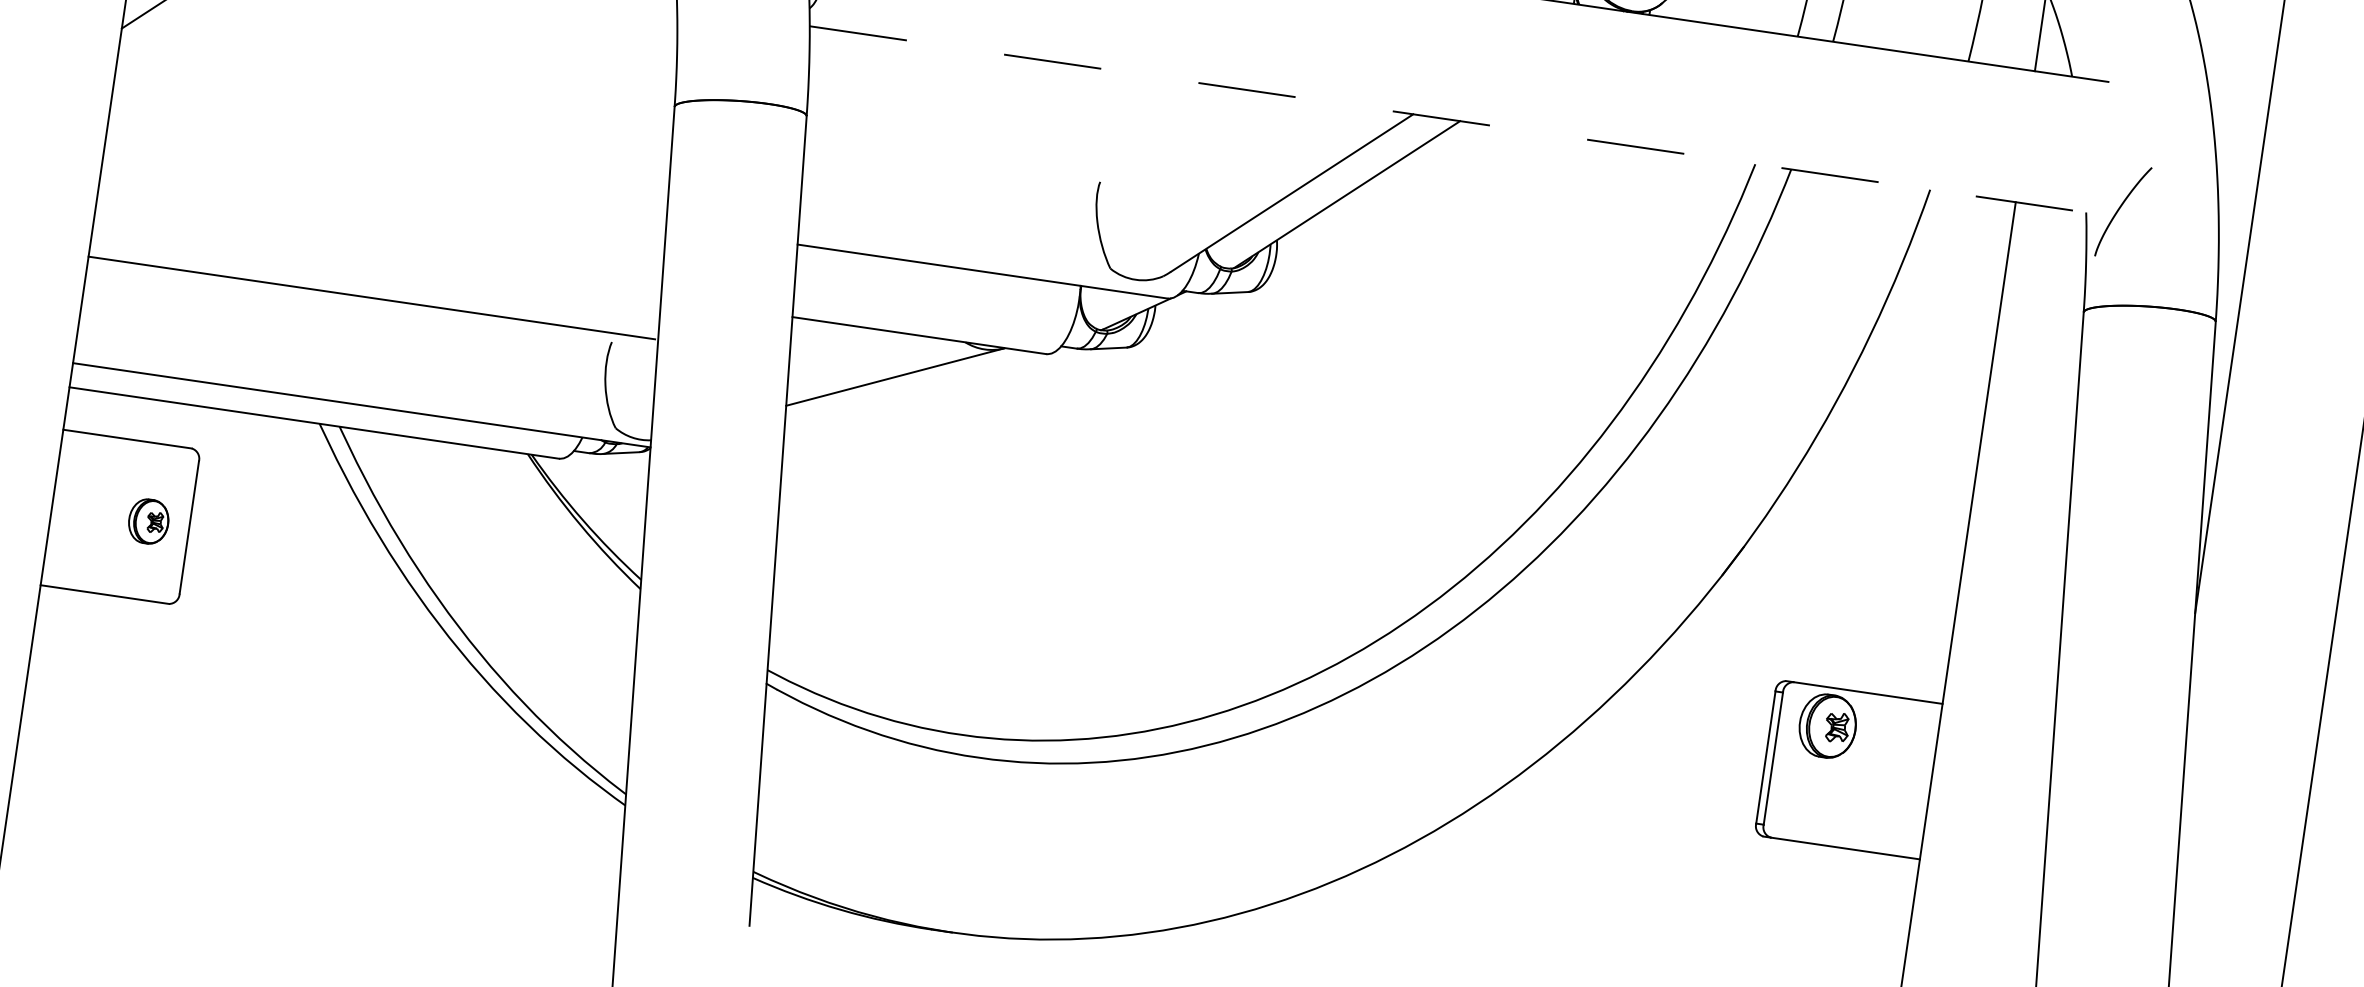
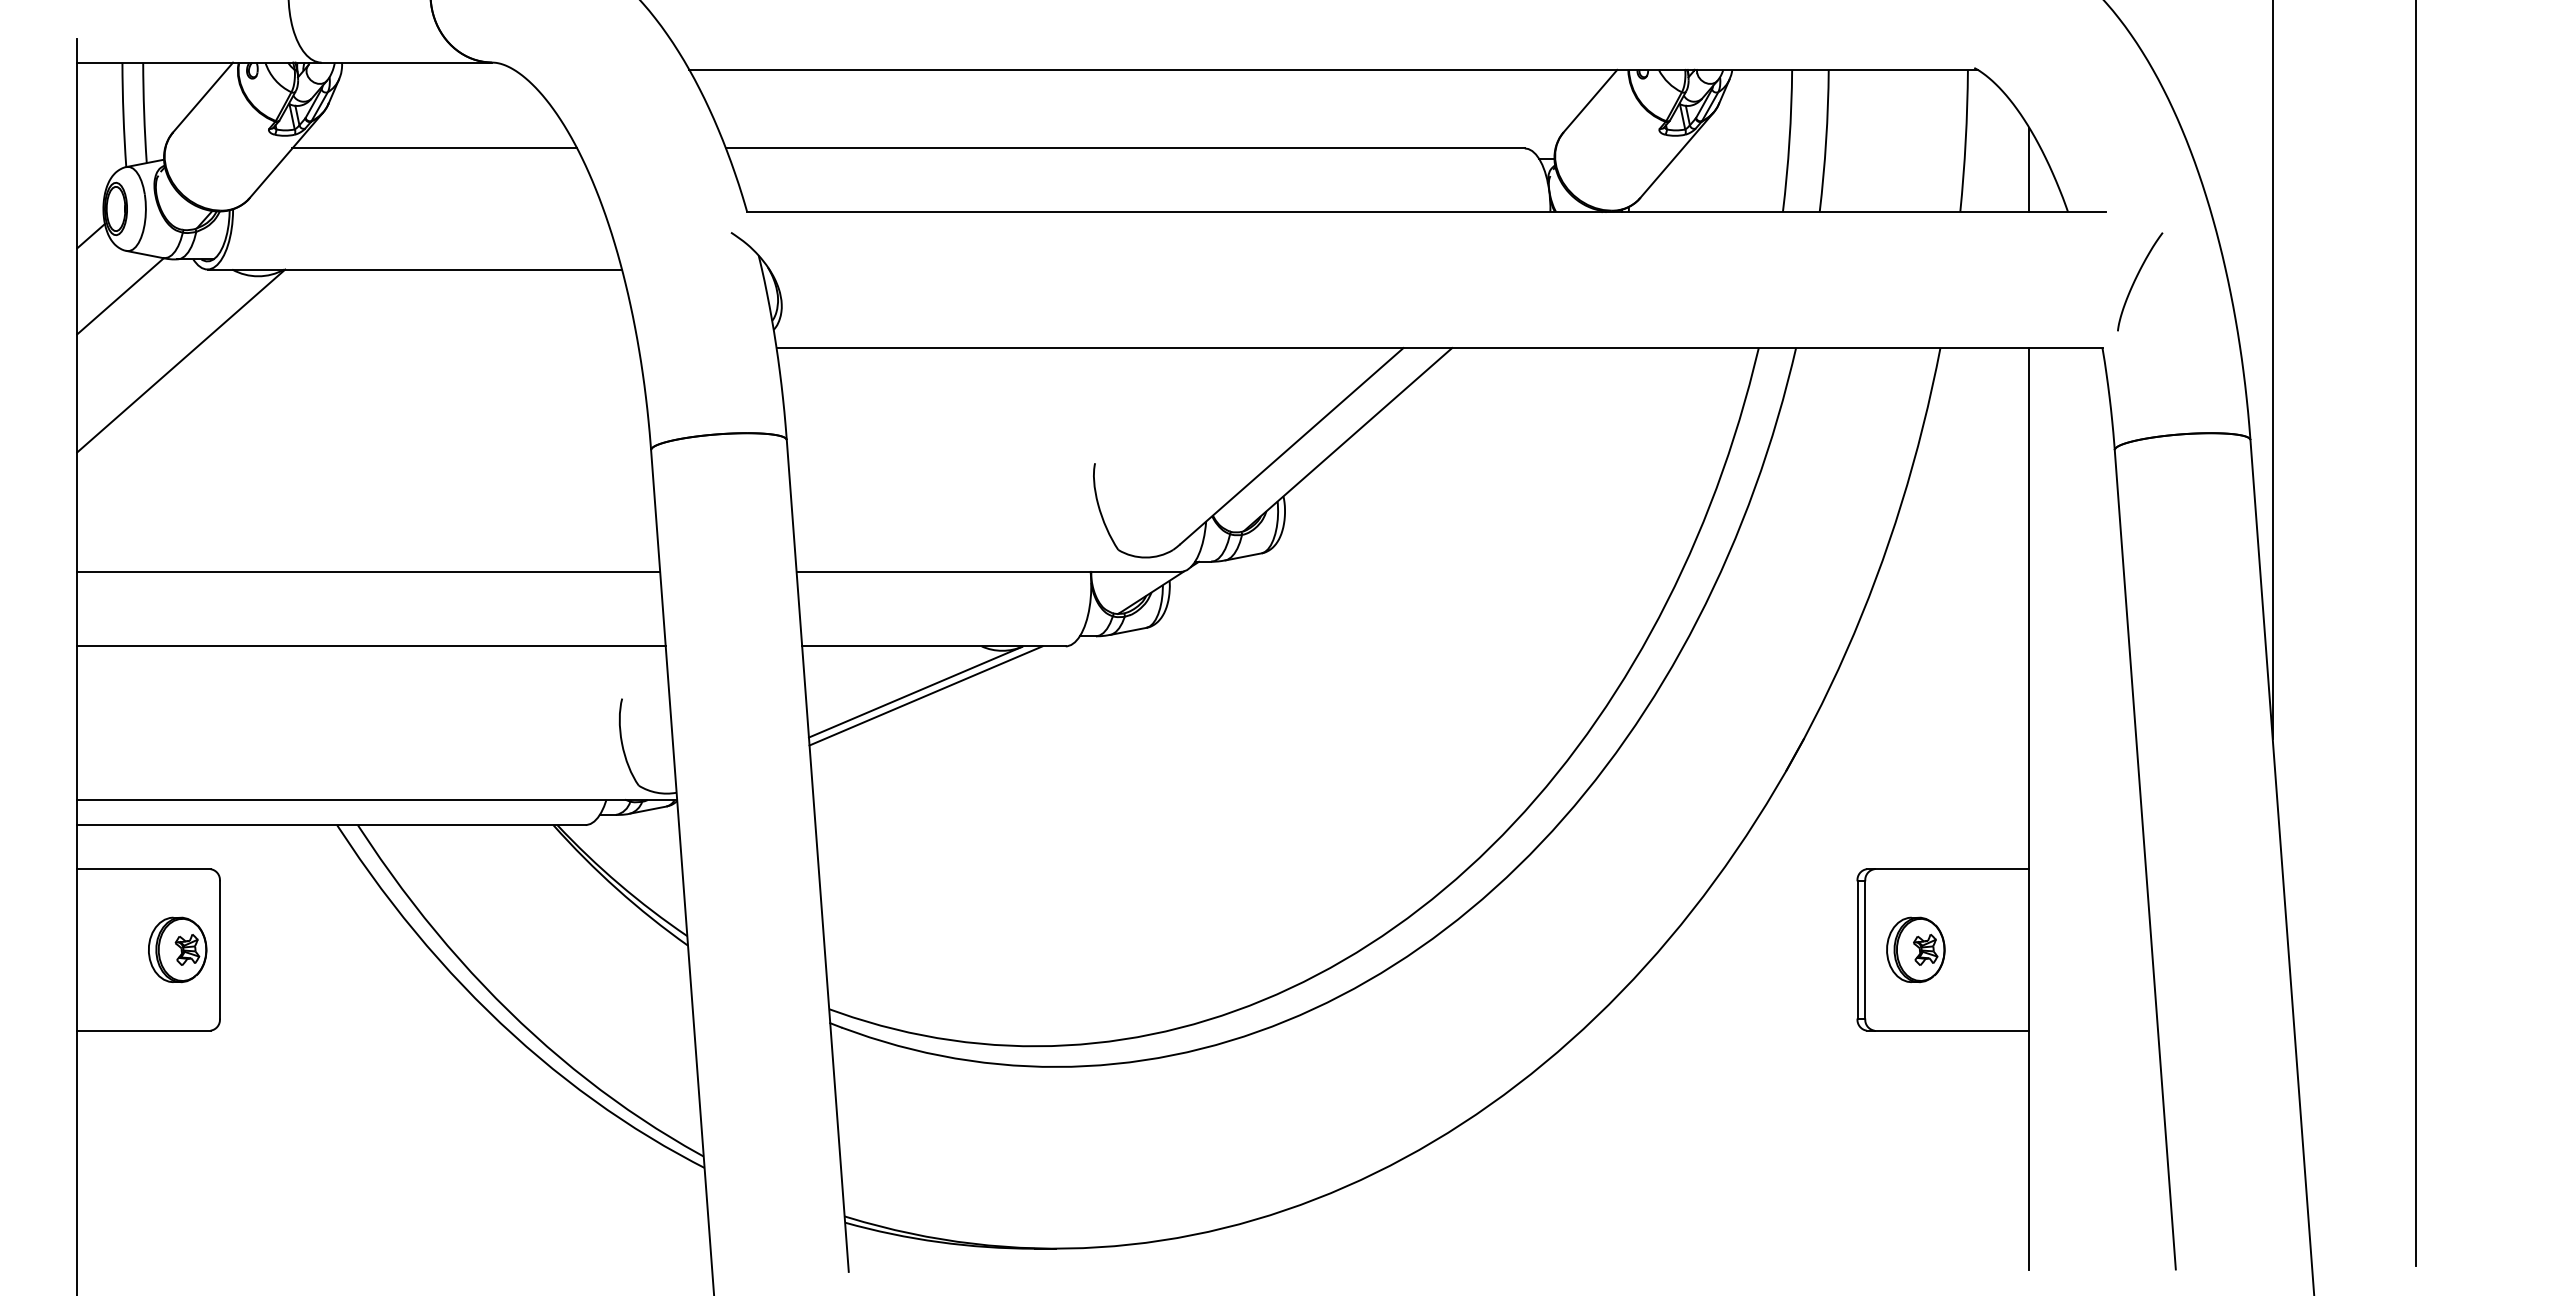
line: (1447, 119) -> (1439, 348), dashed -> solid
line: (385, 184) -> (368, 571), added
curve: (2120, 209) -> (2136, 279), moved
line: (371, 298) -> (371, 646), moved
line: (904, 381) -> (925, 695), added
part: (148, 521) -> (177, 949), size x1.43
part: (1827, 725) -> (1915, 949), moved

